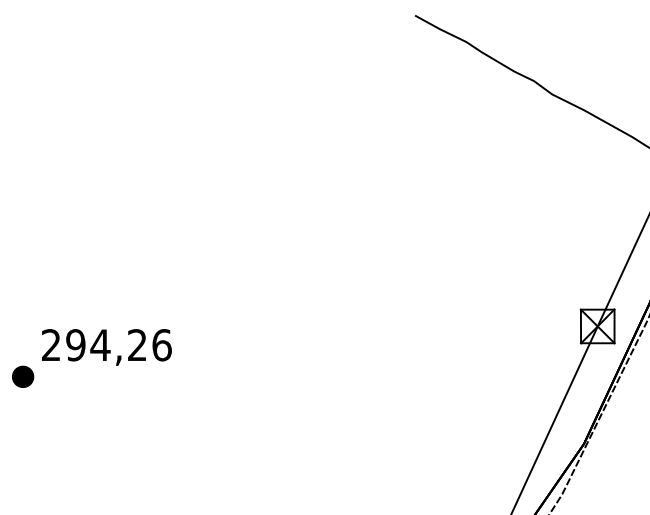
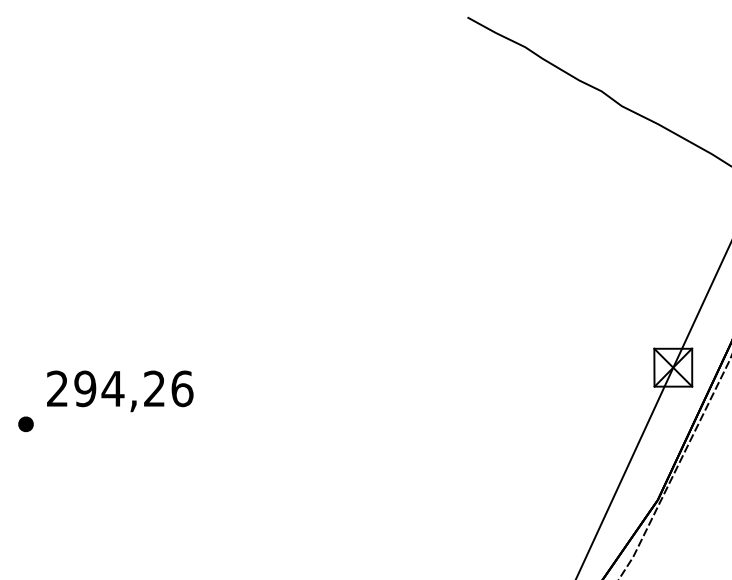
part: (23, 376) -> (26, 424), size x0.62

